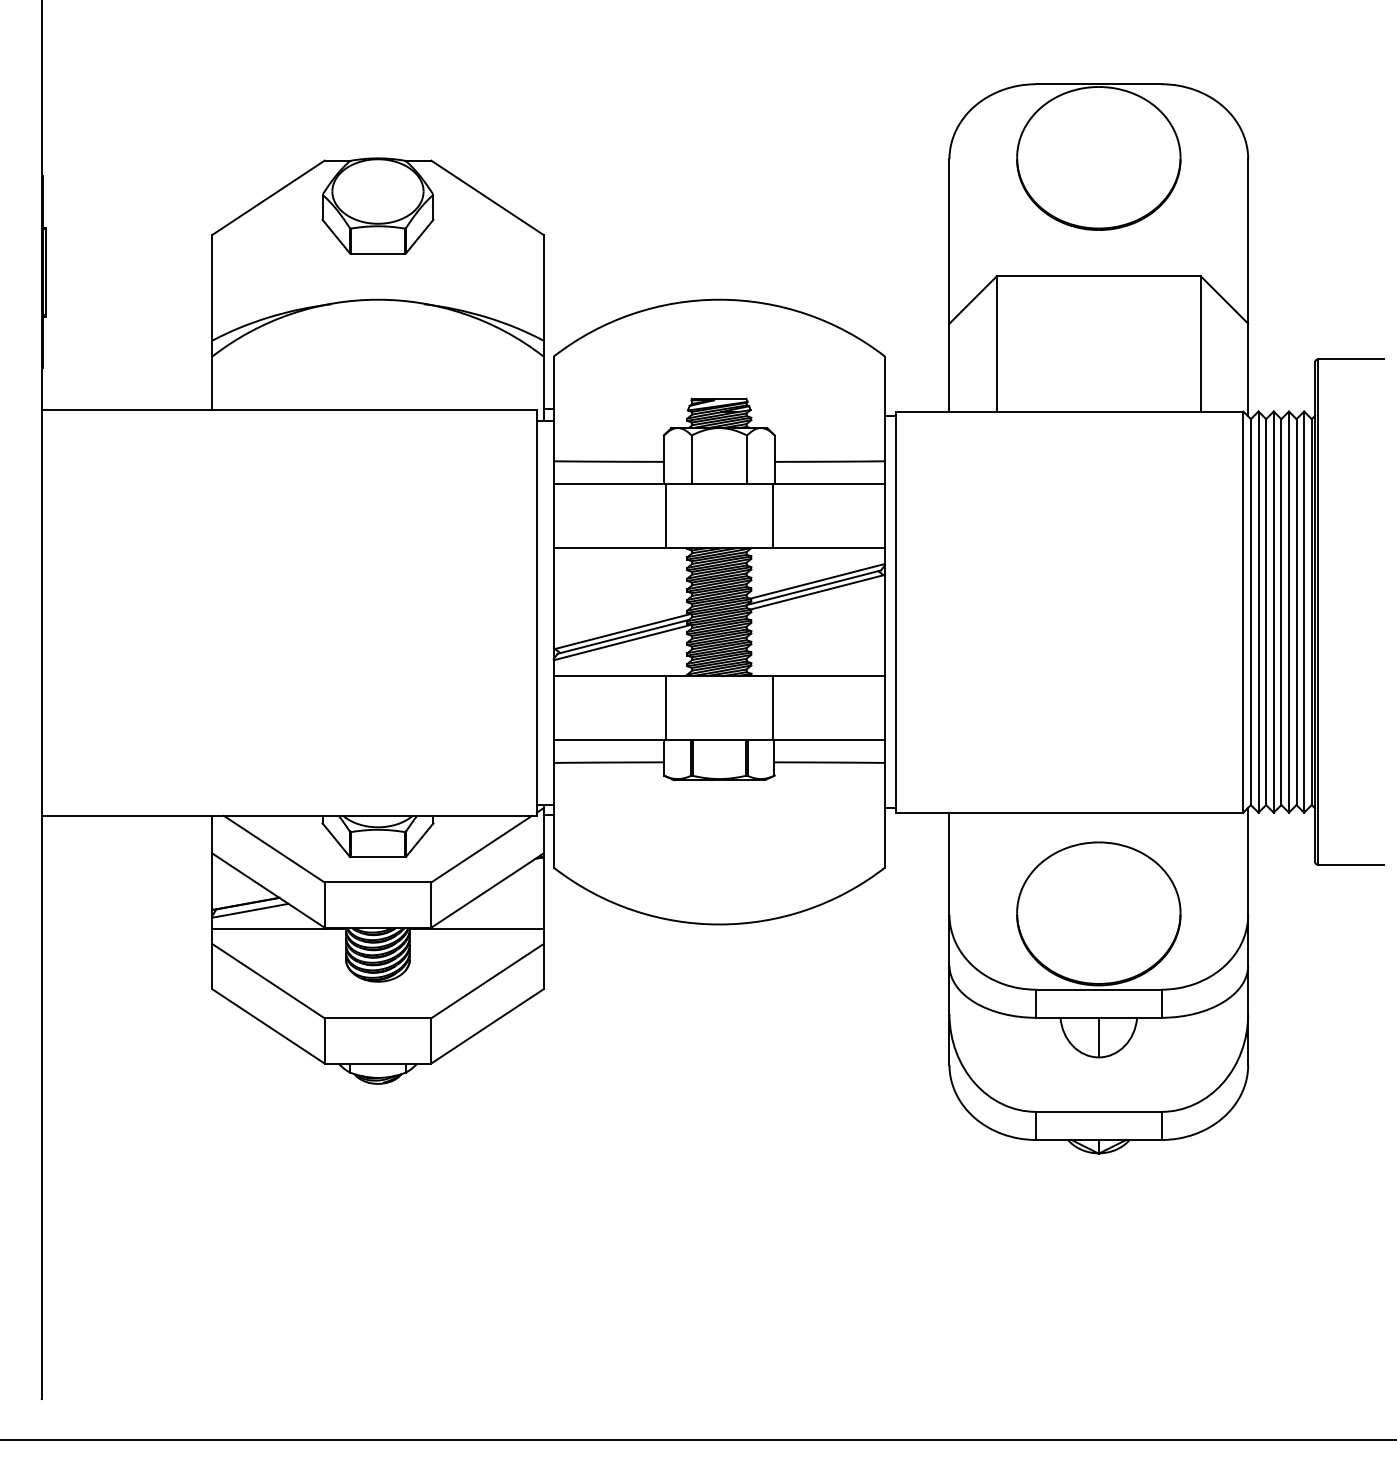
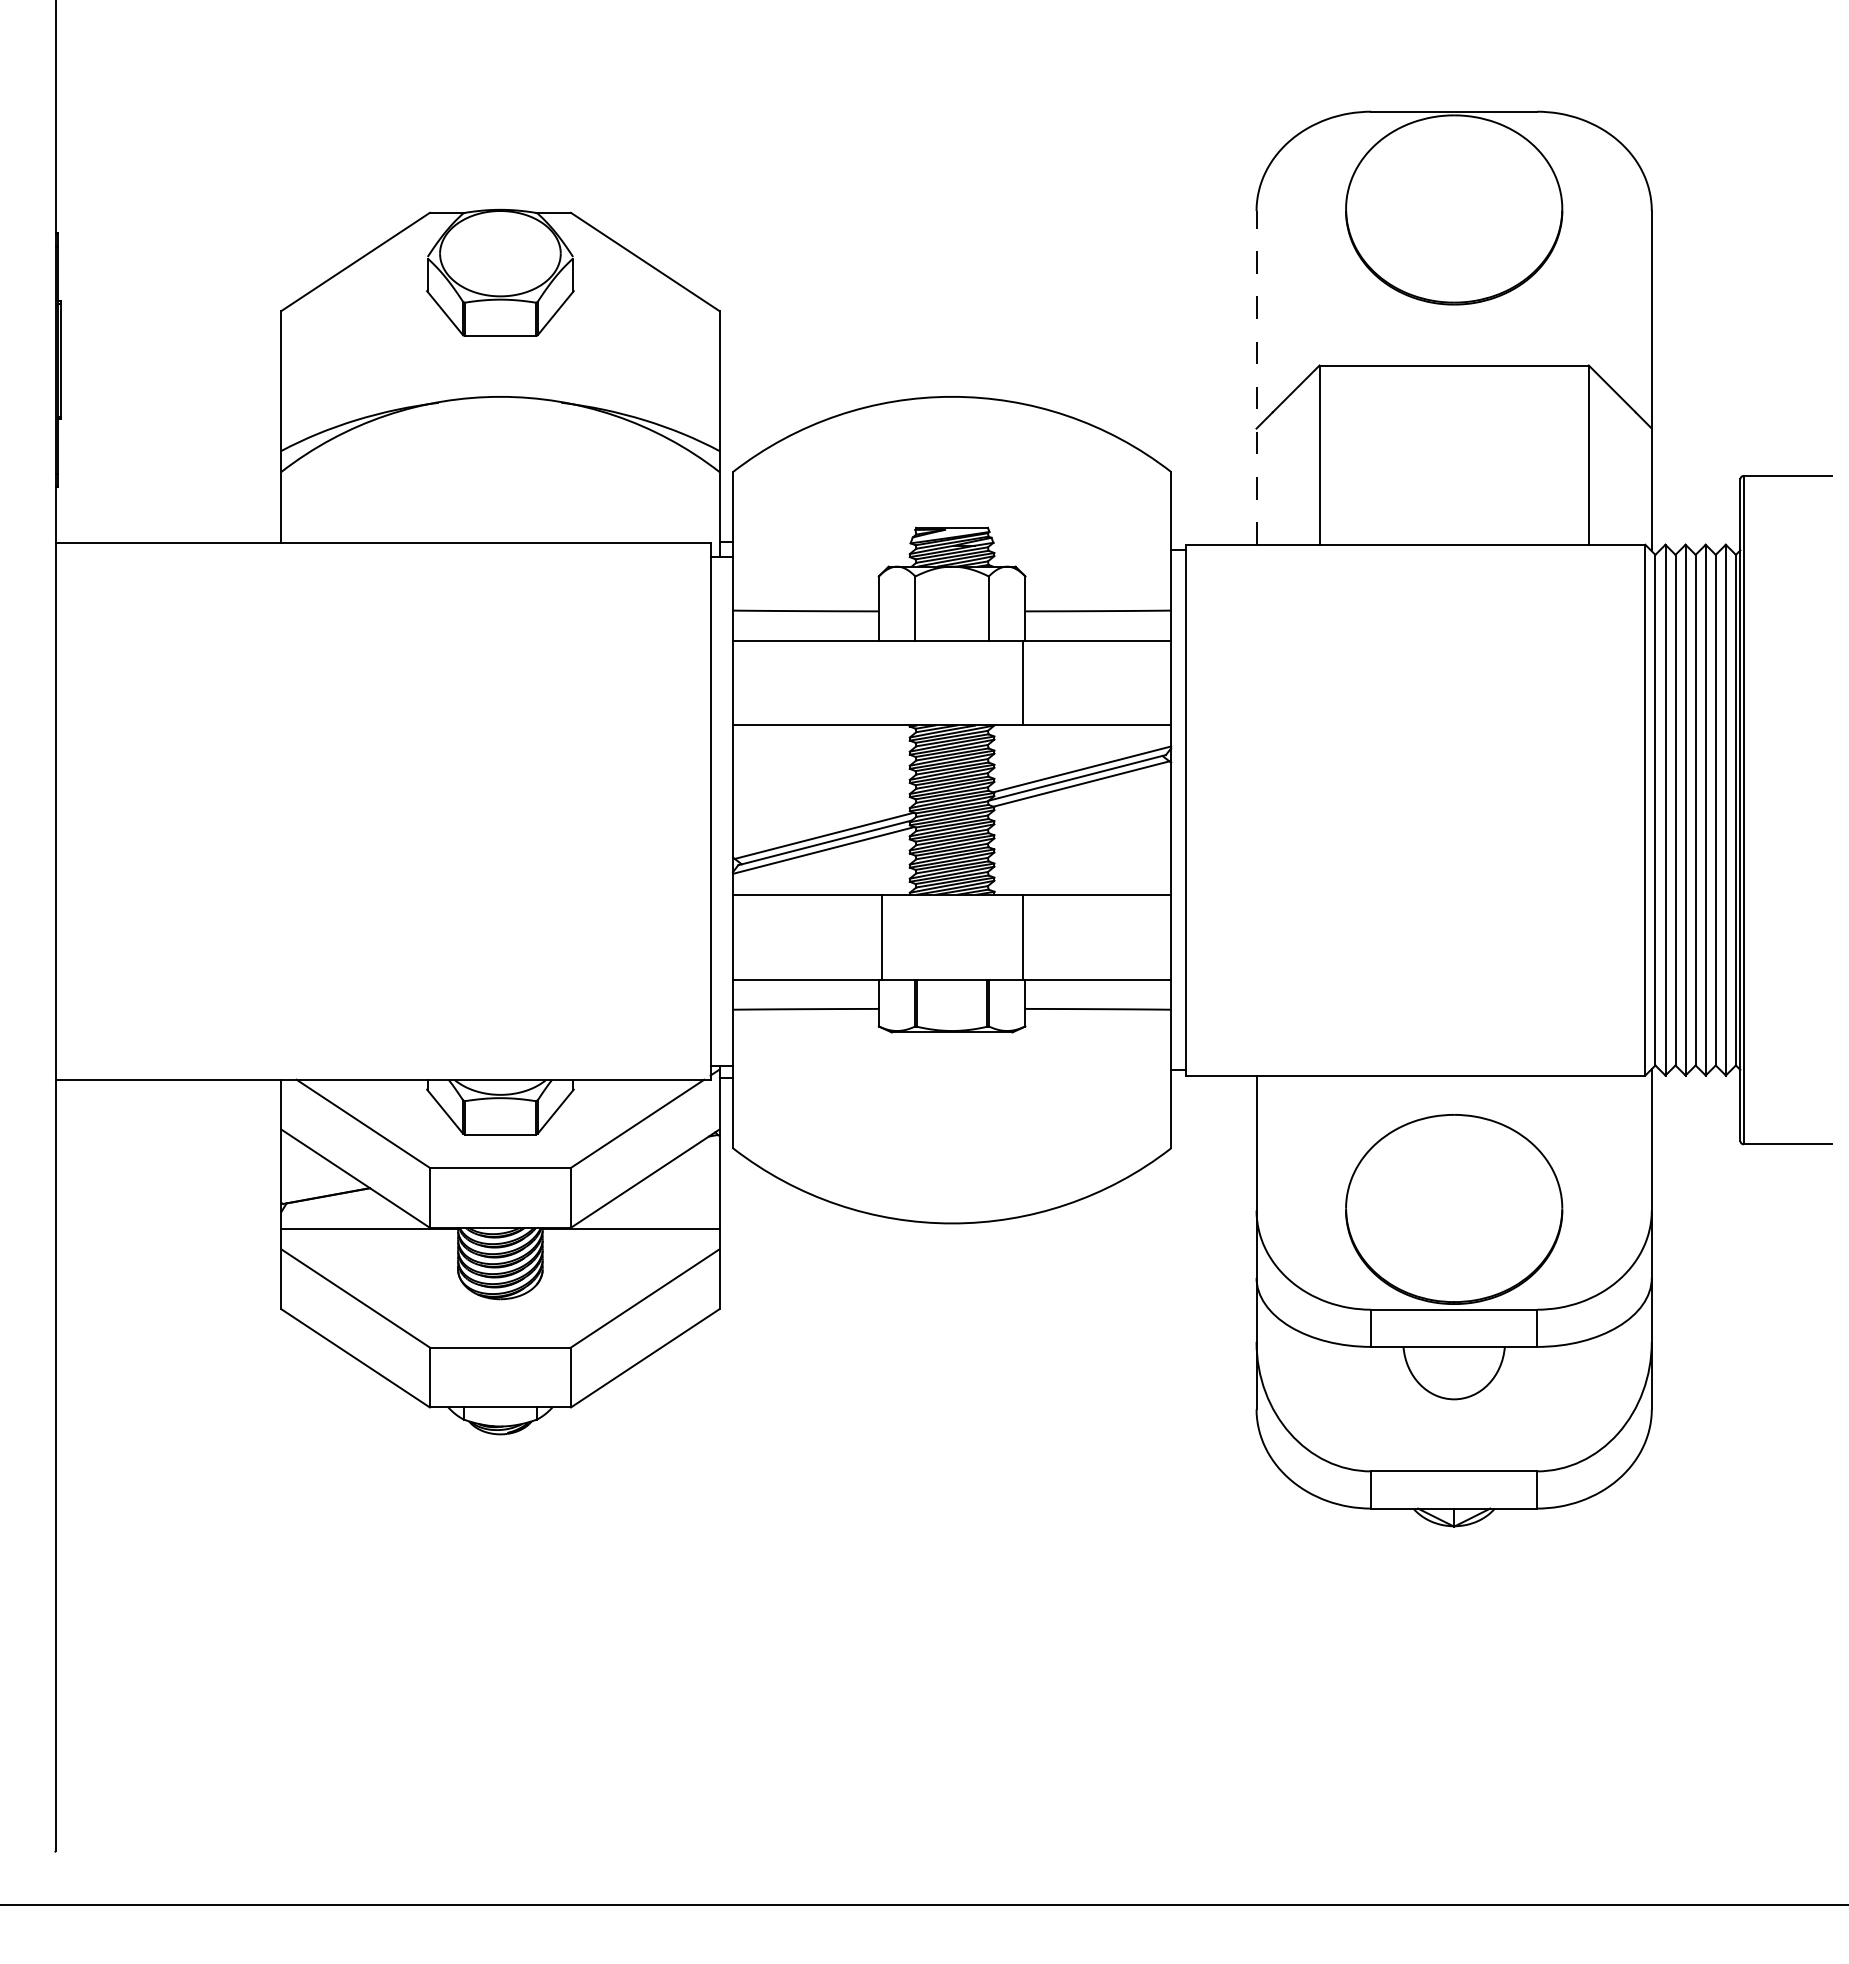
line: (949, 285) -> (1256, 377), solid -> dashed
line: (666, 515) -> (881, 682), removed
line: (250, 910) -> (331, 1205), removed
line: (1099, 1037) -> (1454, 1372), removed

